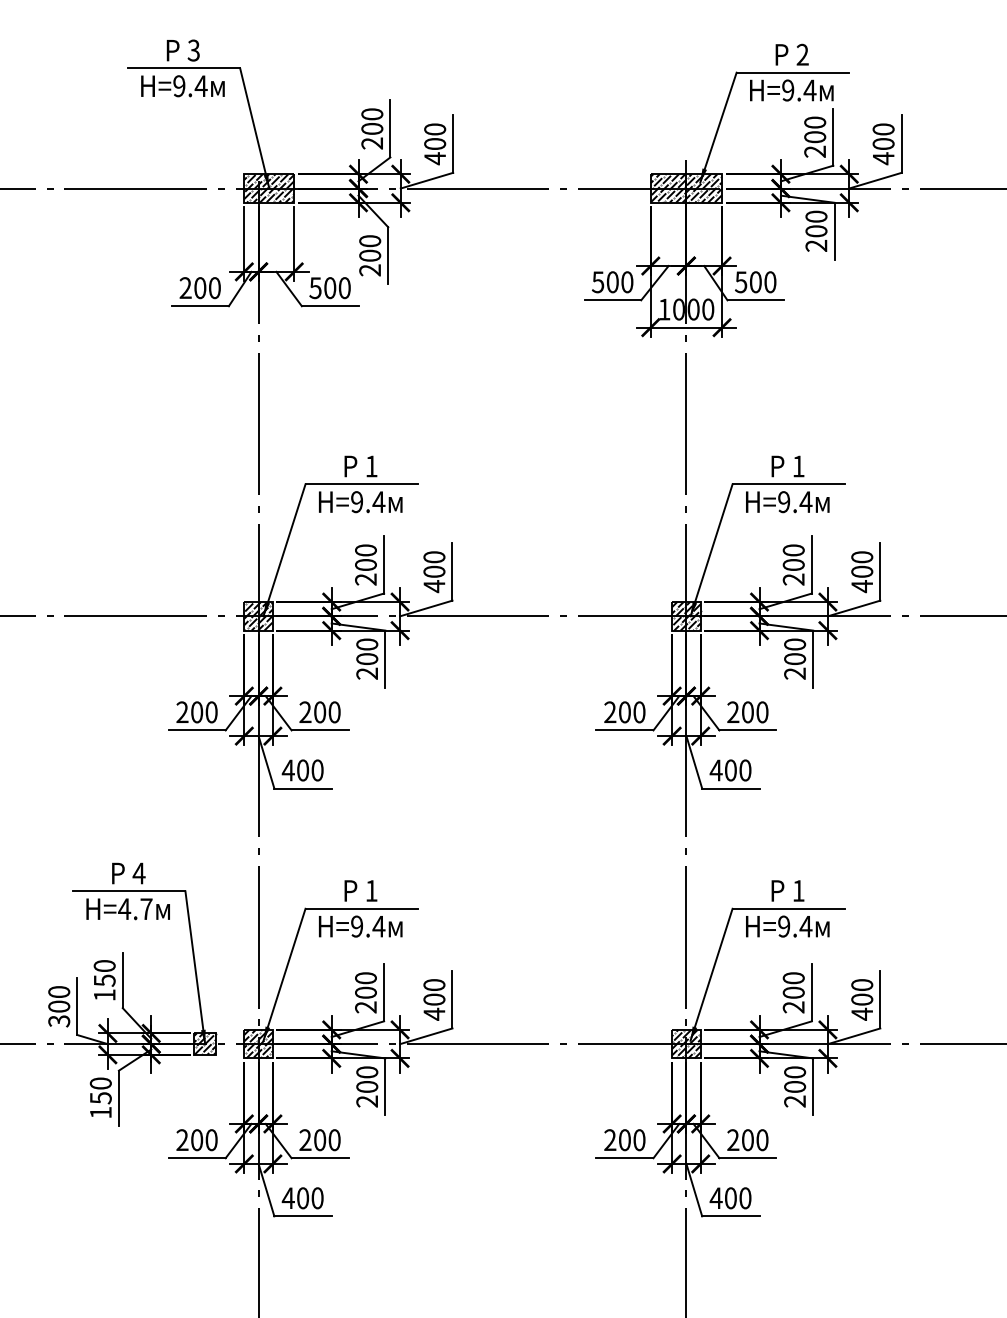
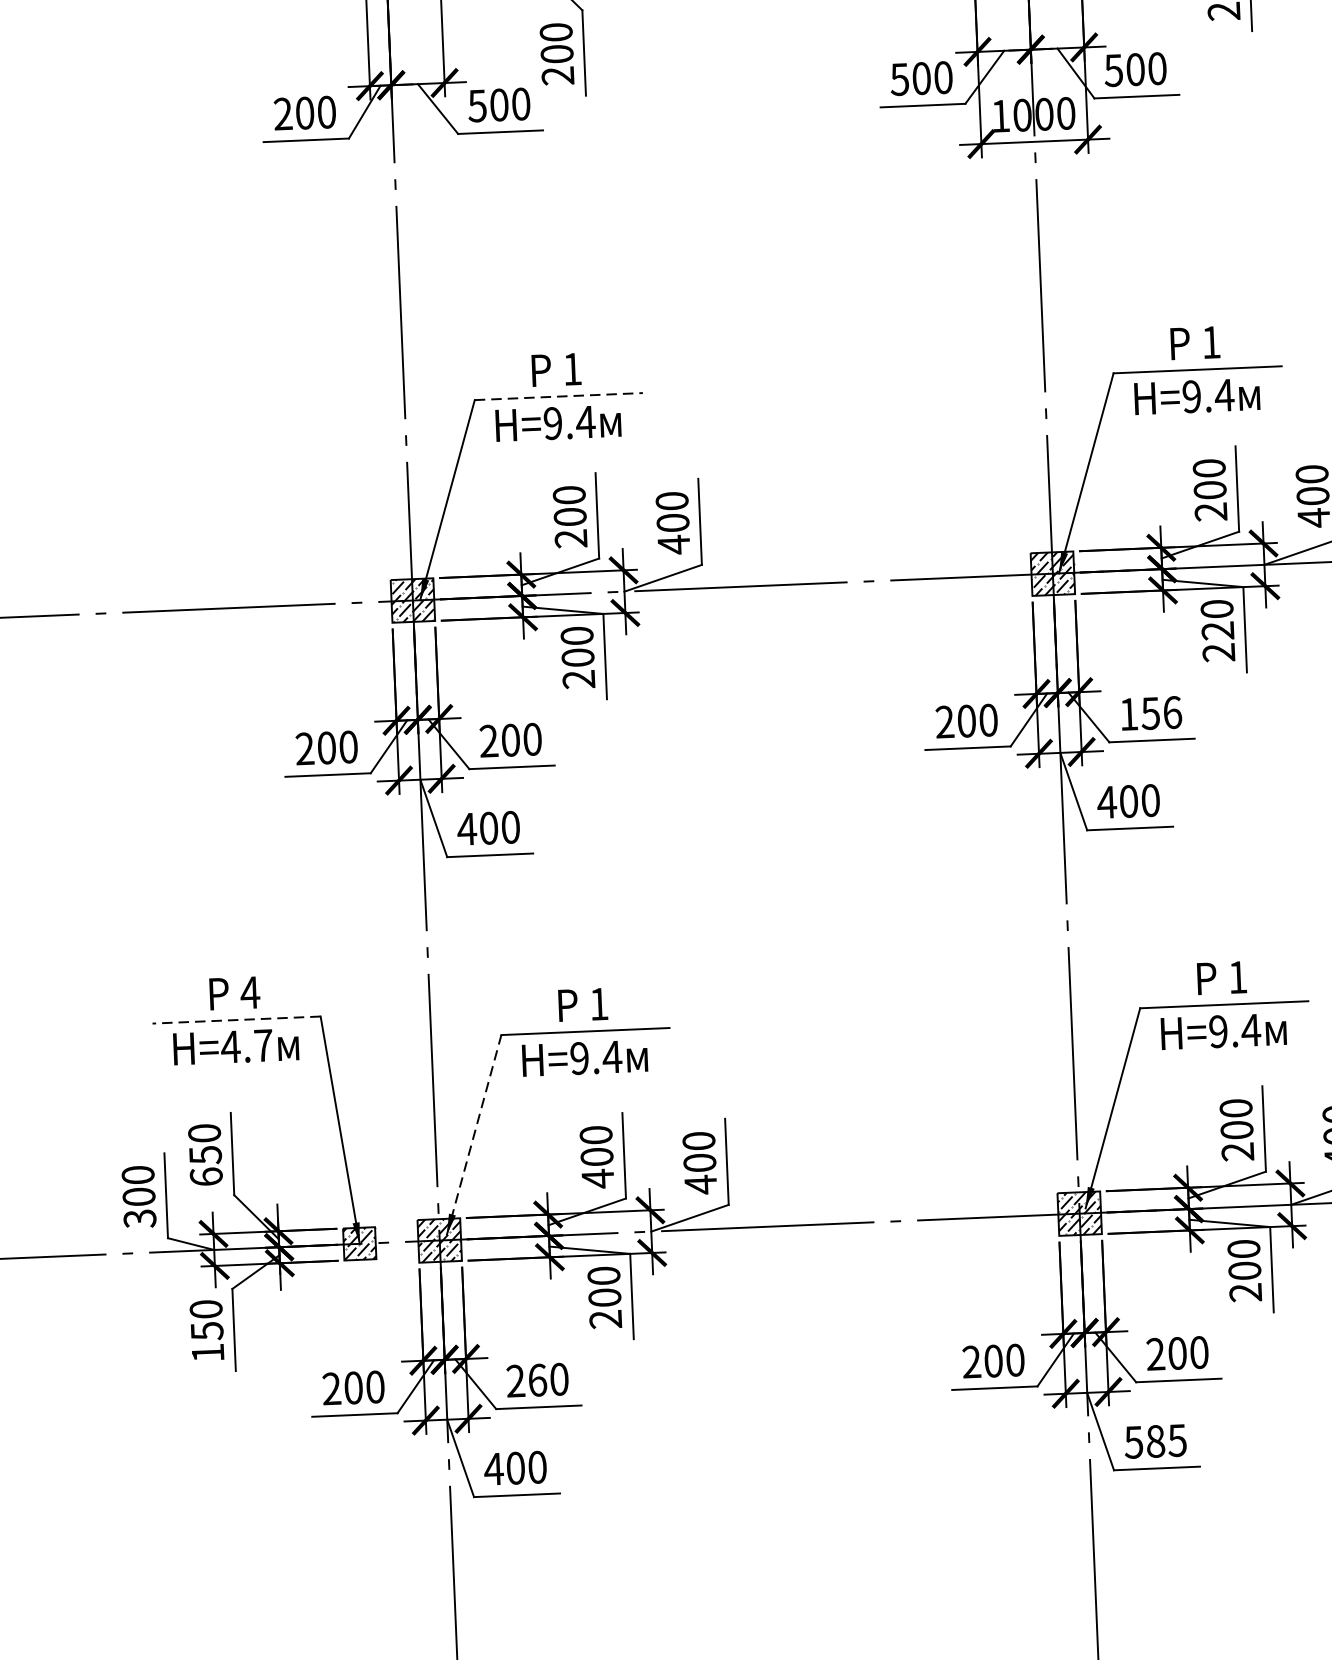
line: (362, 484) -> (560, 396), solid -> dashed
text: (795, 659) -> (1218, 631), 200 -> 220
text: (747, 712) -> (1150, 713), 200 -> 156
line: (128, 891) -> (235, 1020), solid -> dashed
line: (284, 974) -> (474, 1134), solid -> dashed
text: (104, 994) -> (206, 1175), 150 -> 650
text: (365, 1007) -> (597, 1178), 200 -> 400
text: (320, 1140) -> (538, 1380), 200 -> 260
text: (730, 1198) -> (1155, 1441), 400 -> 585

